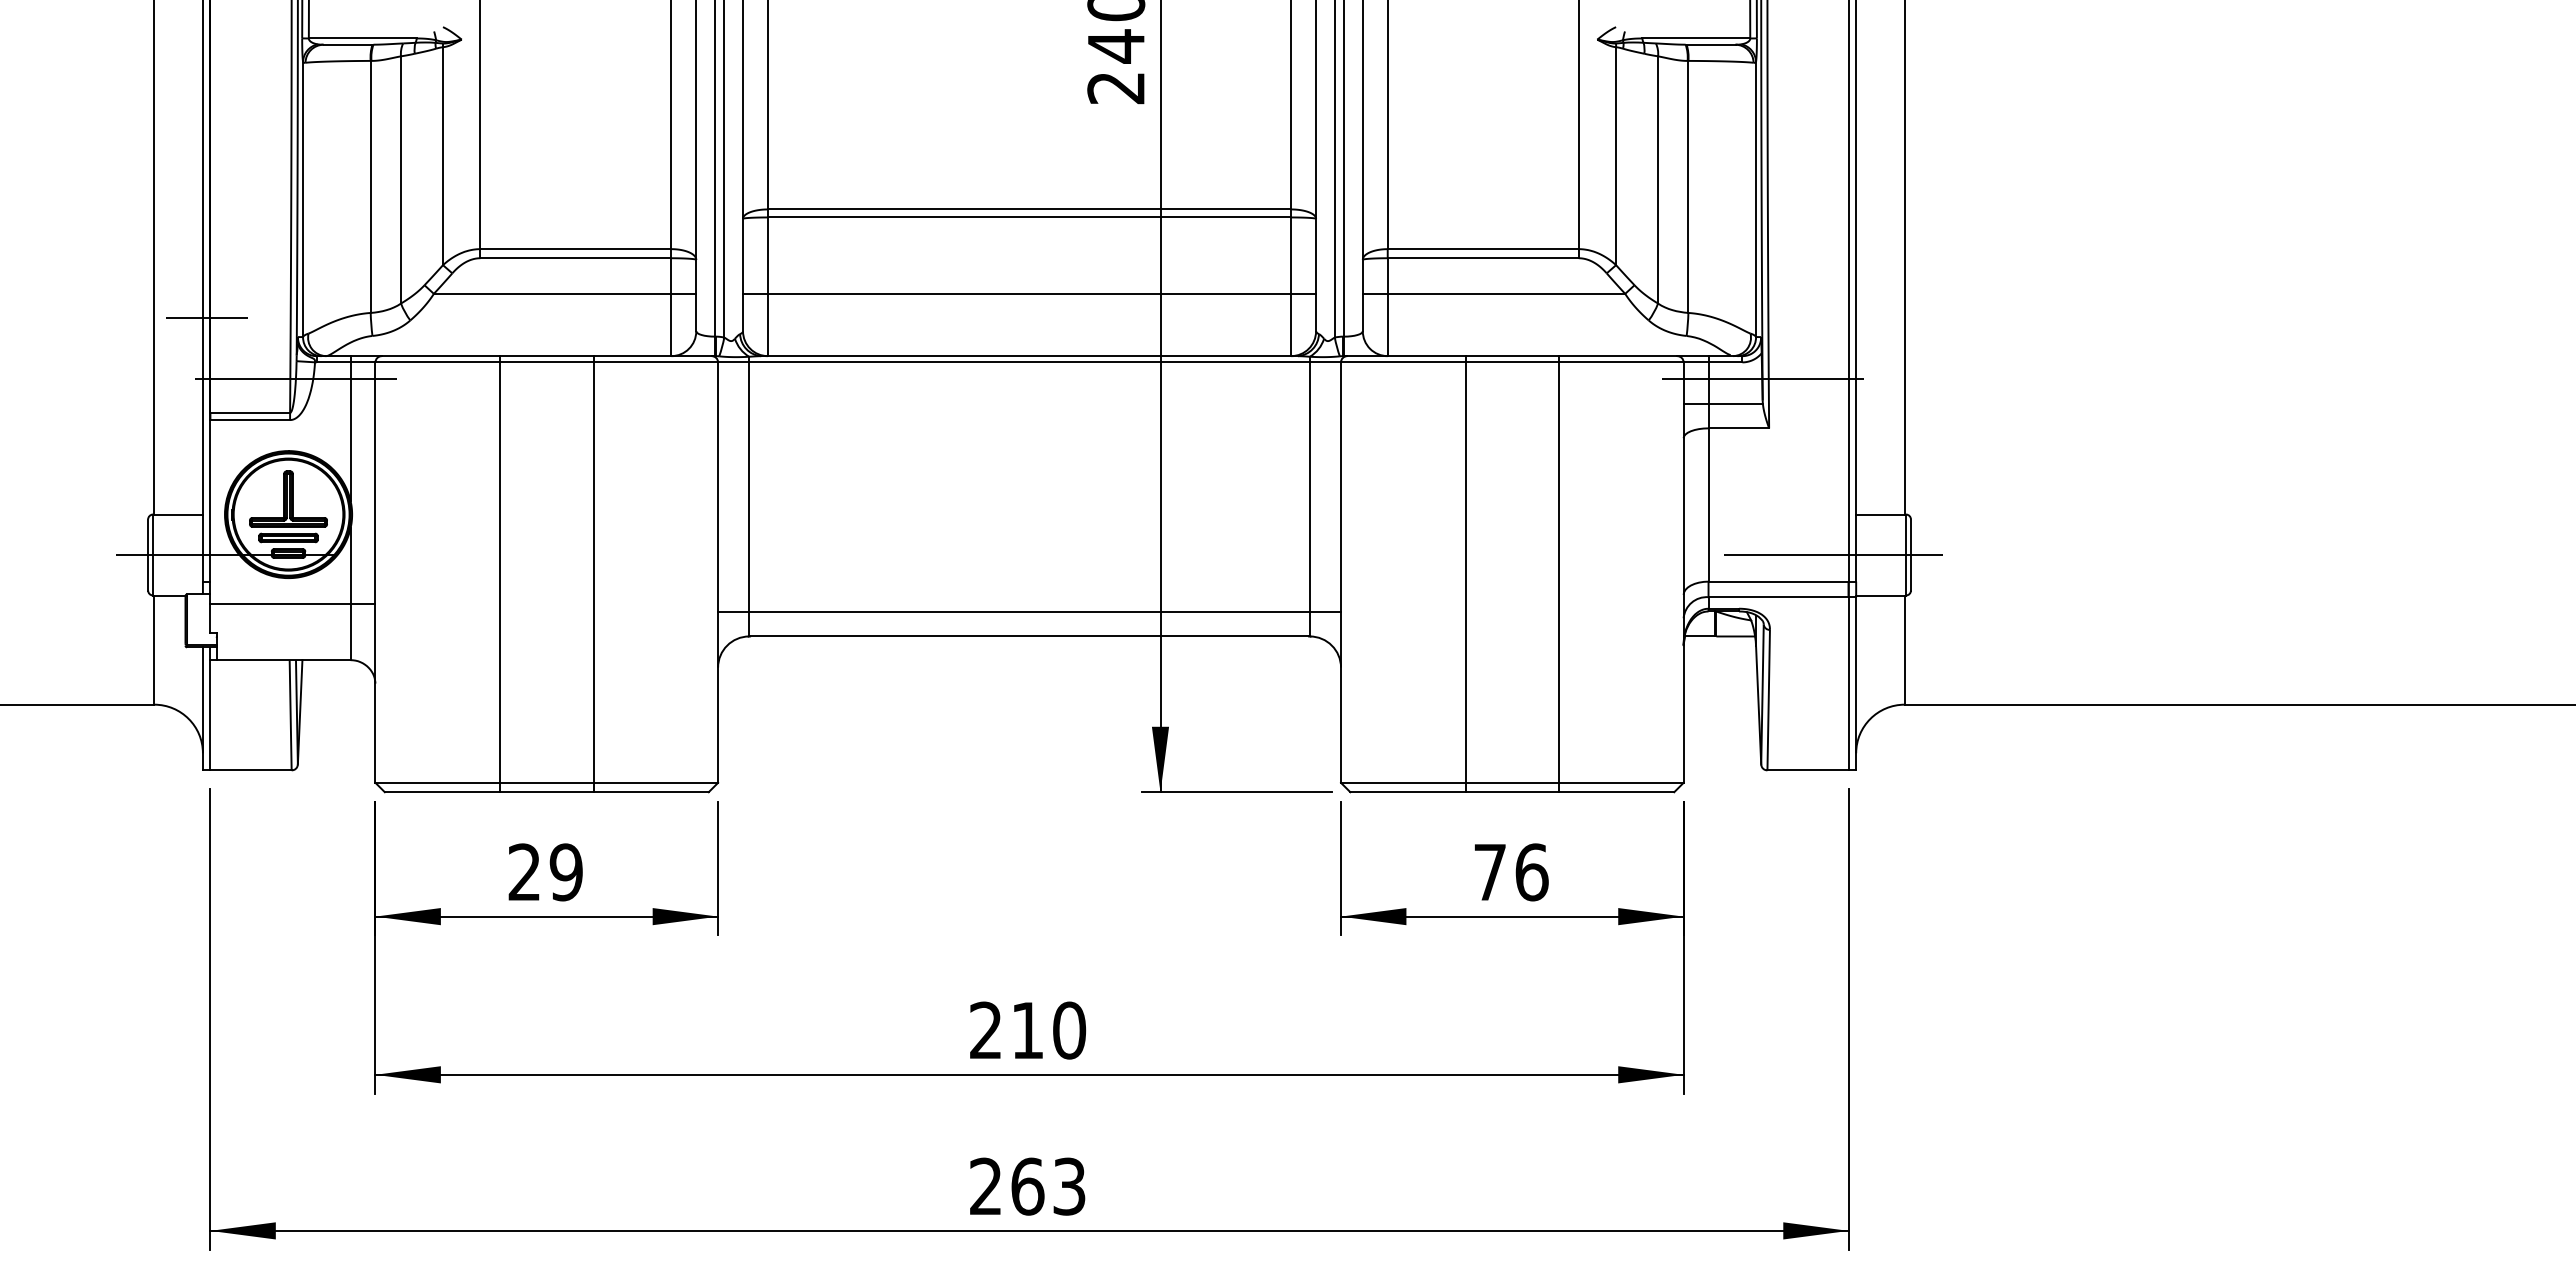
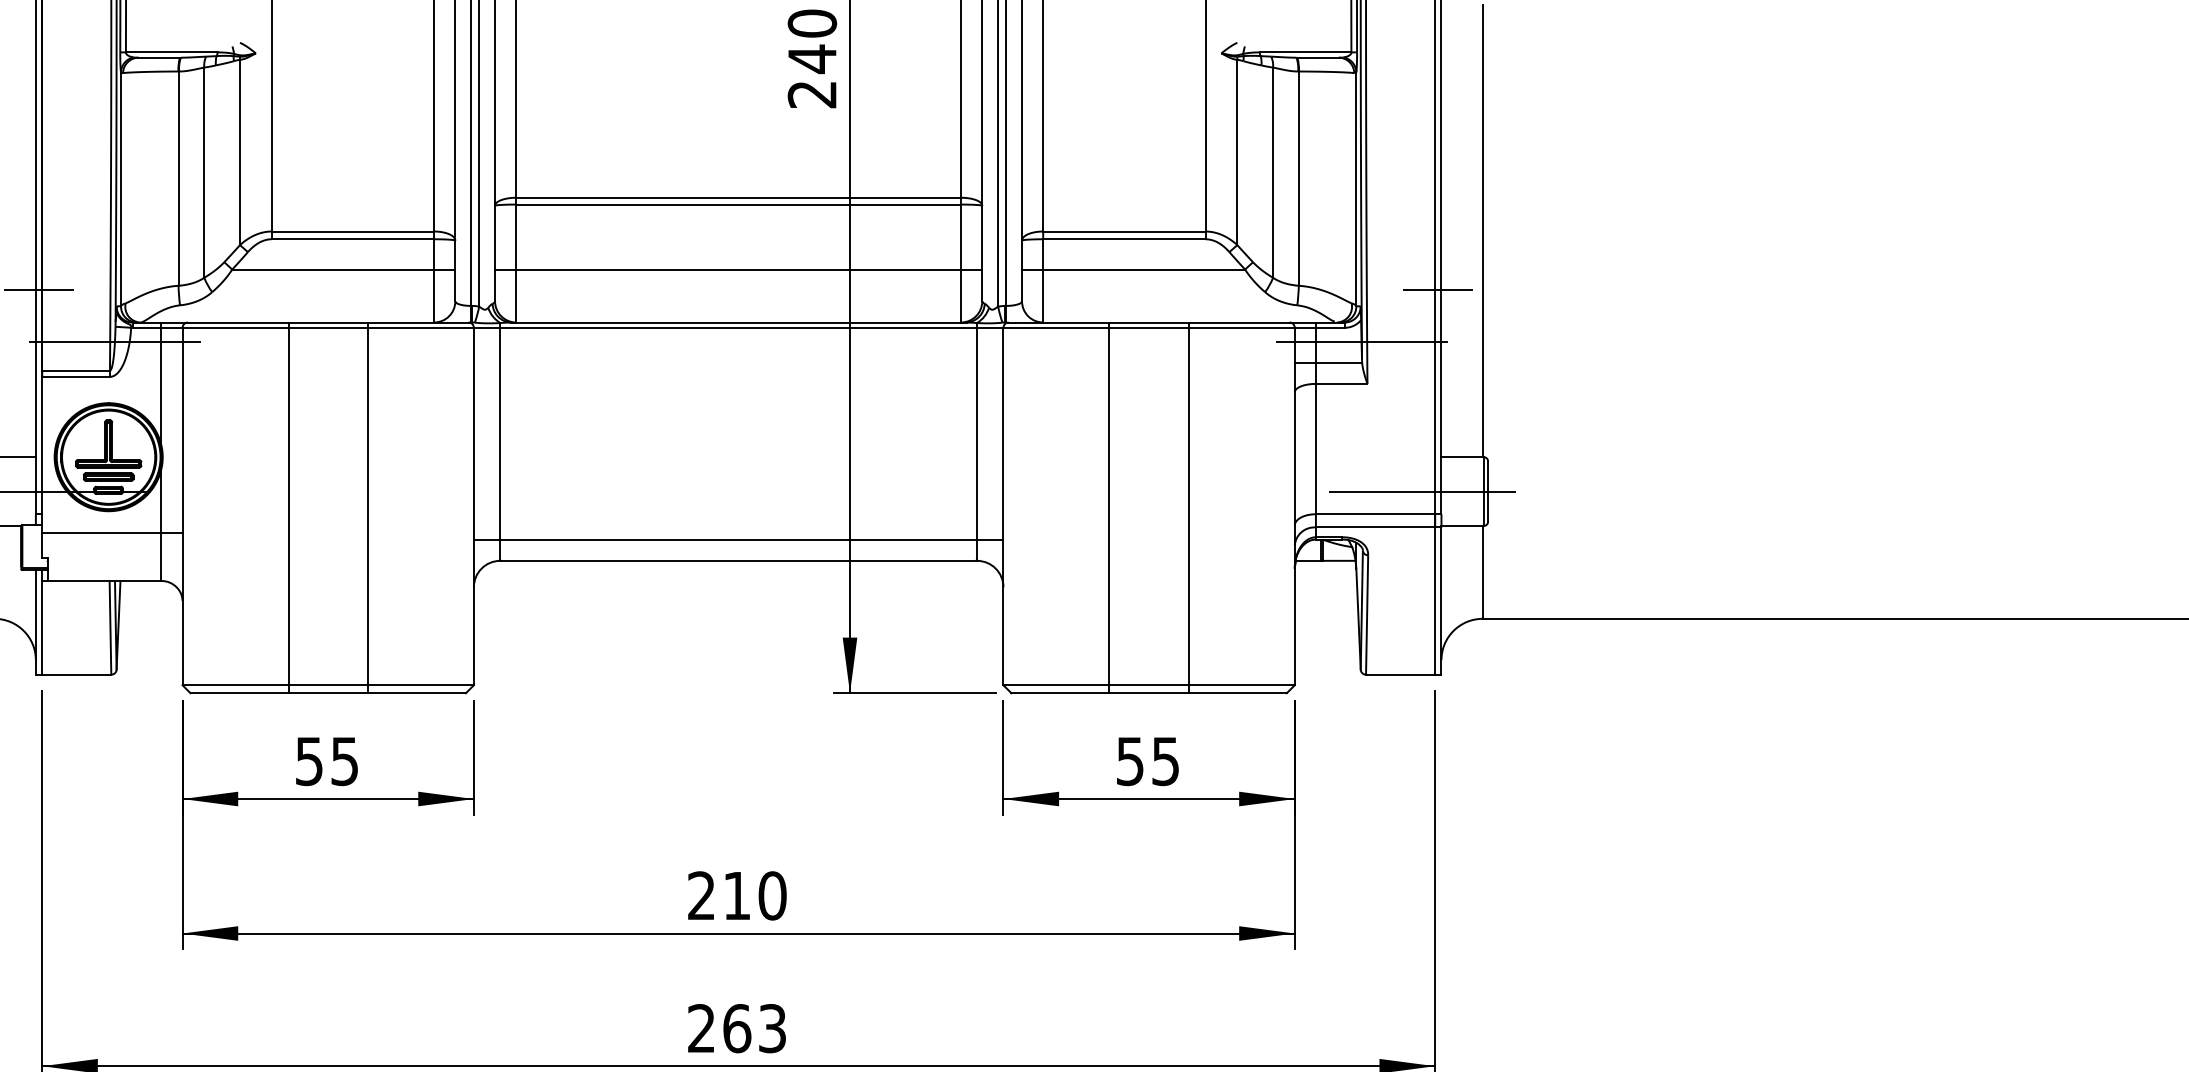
line: (1852, 317) -> (1438, 289), added
text: (545, 872) -> (327, 761), 29 -> 55
text: (1511, 872) -> (1148, 761), 76 -> 55

